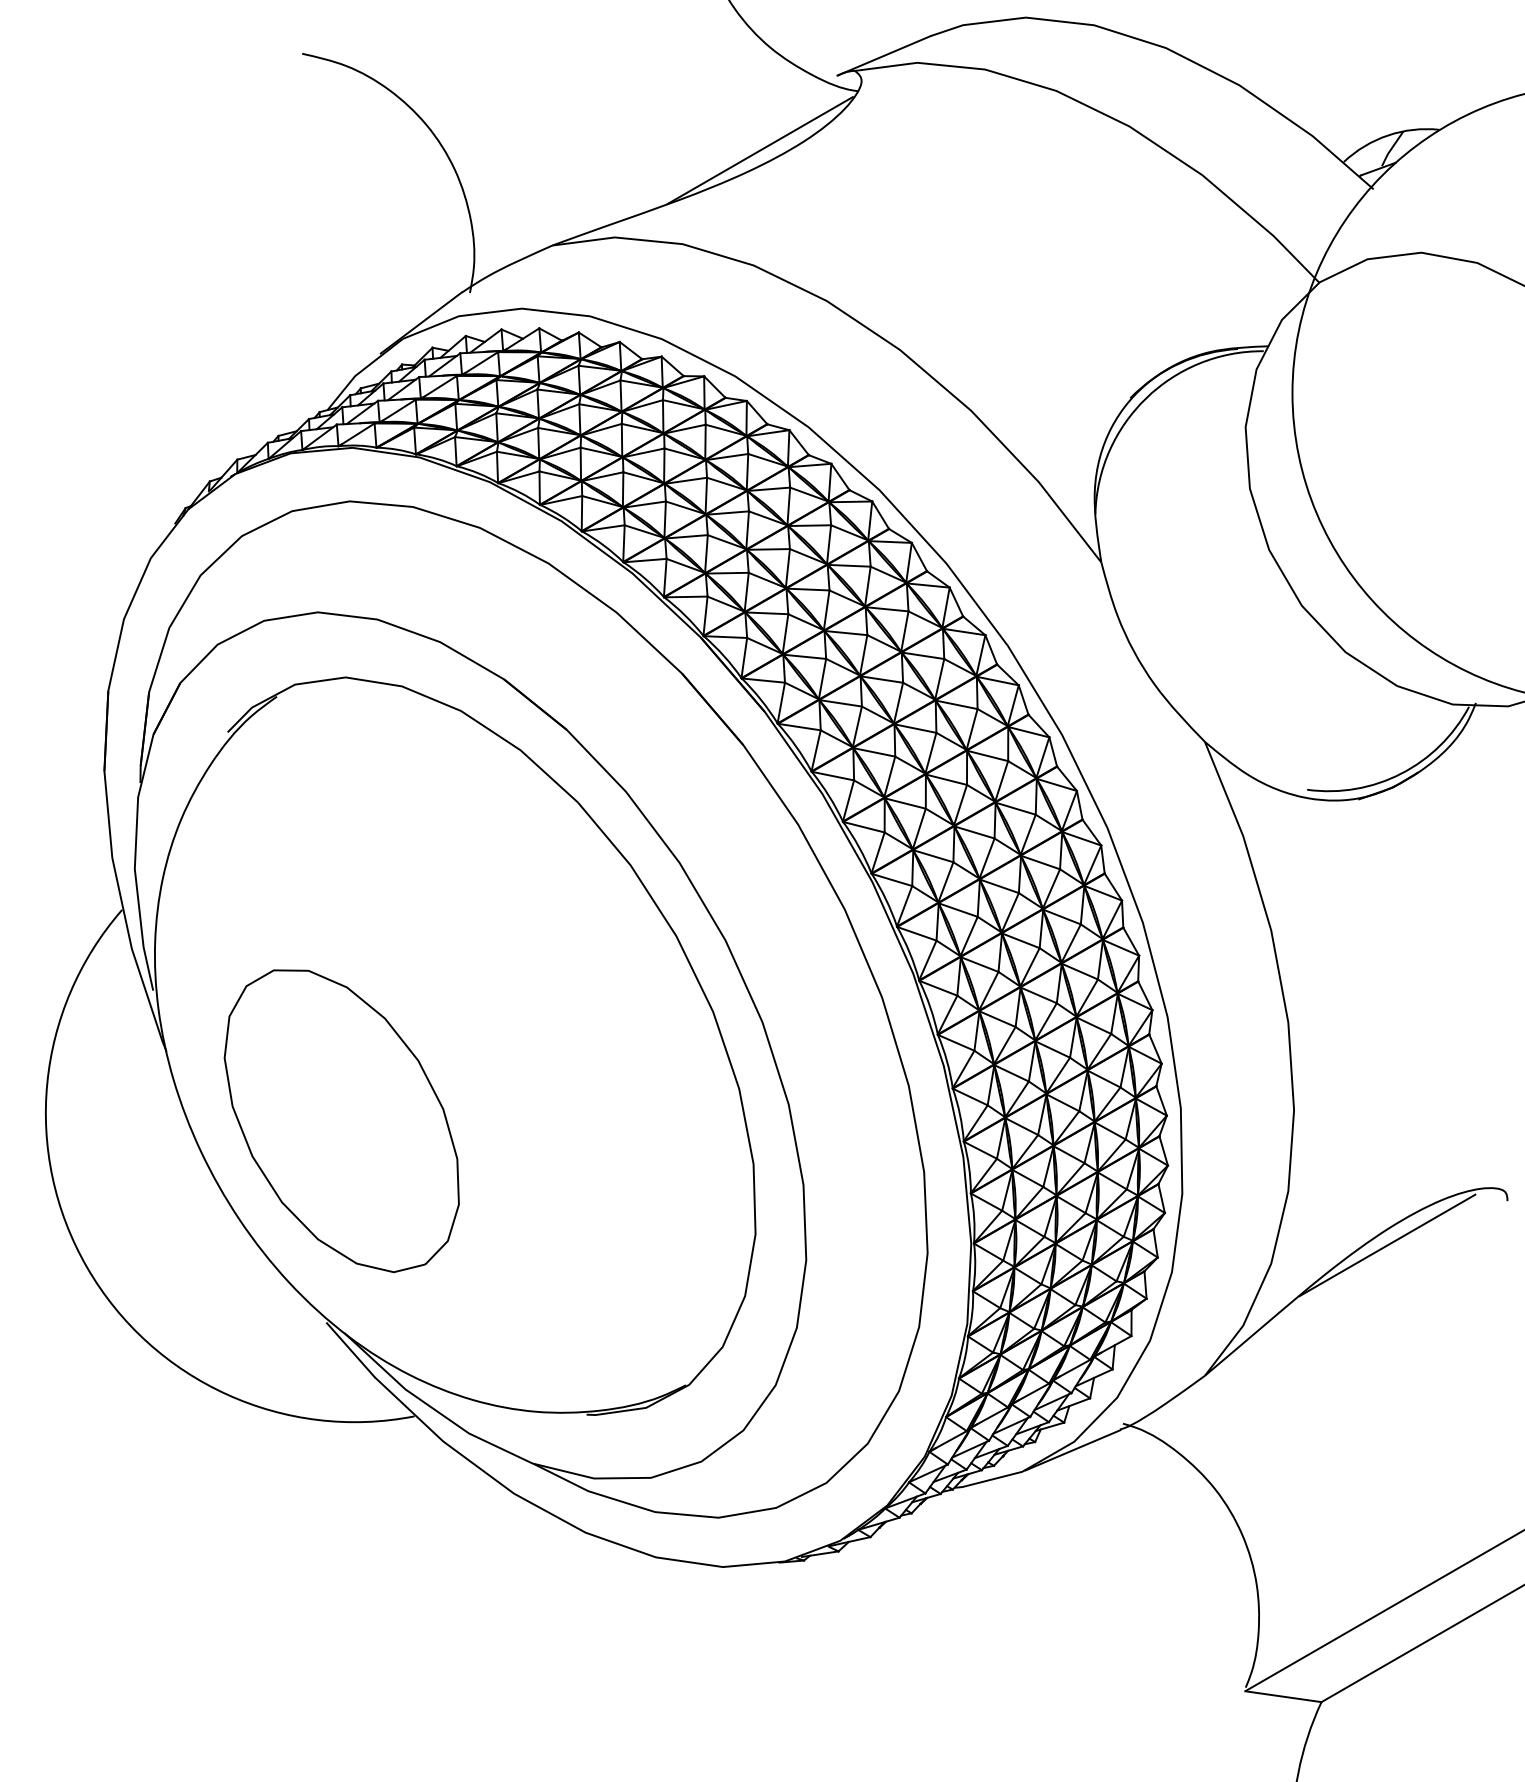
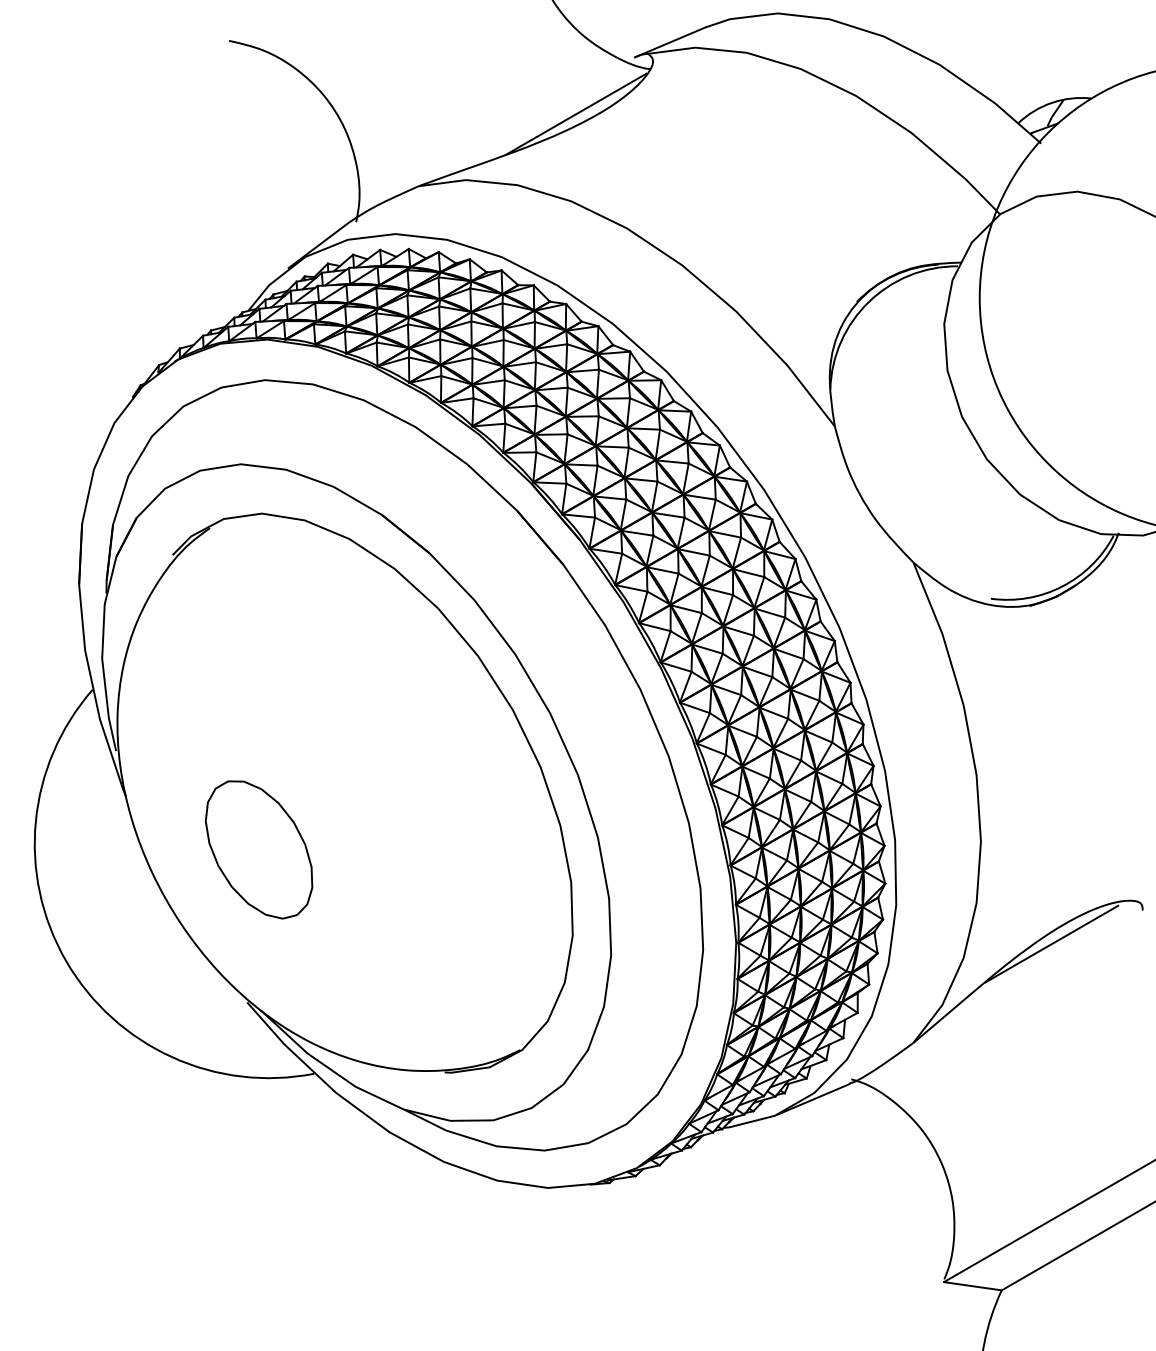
part: (341, 1120) -> (258, 849), size x0.6

